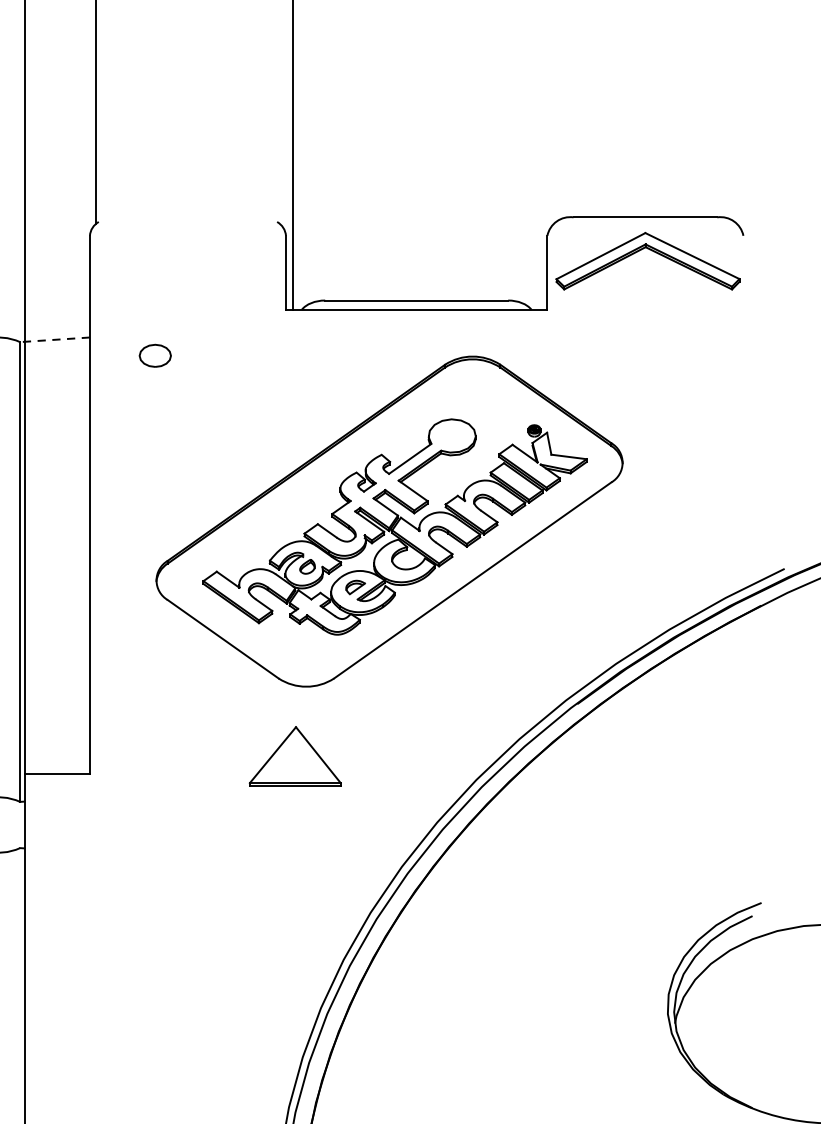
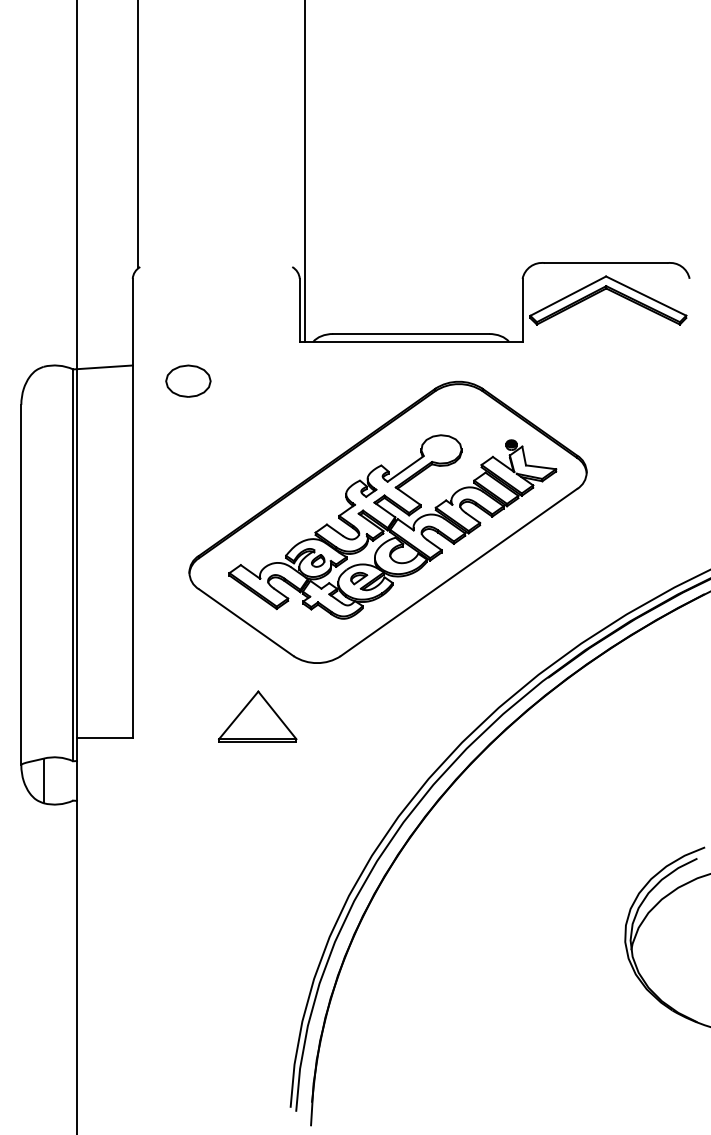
line: (54, 339) -> (102, 367), dashed -> solid
part: (155, 355) -> (188, 380), size x1.67
part: (295, 756) -> (257, 716), moved

